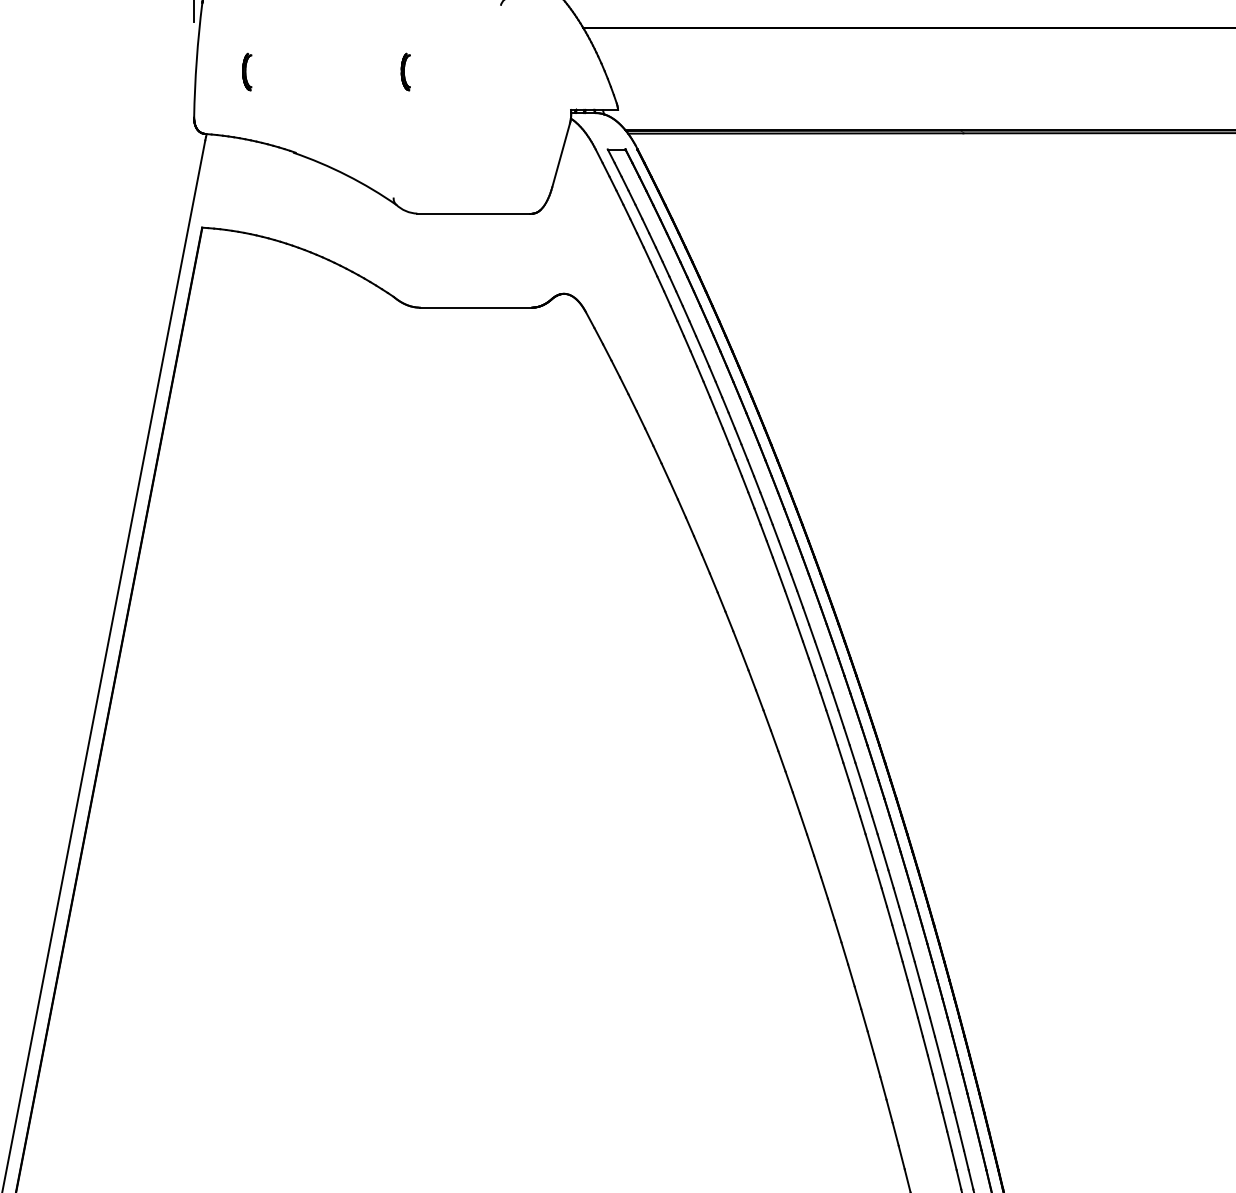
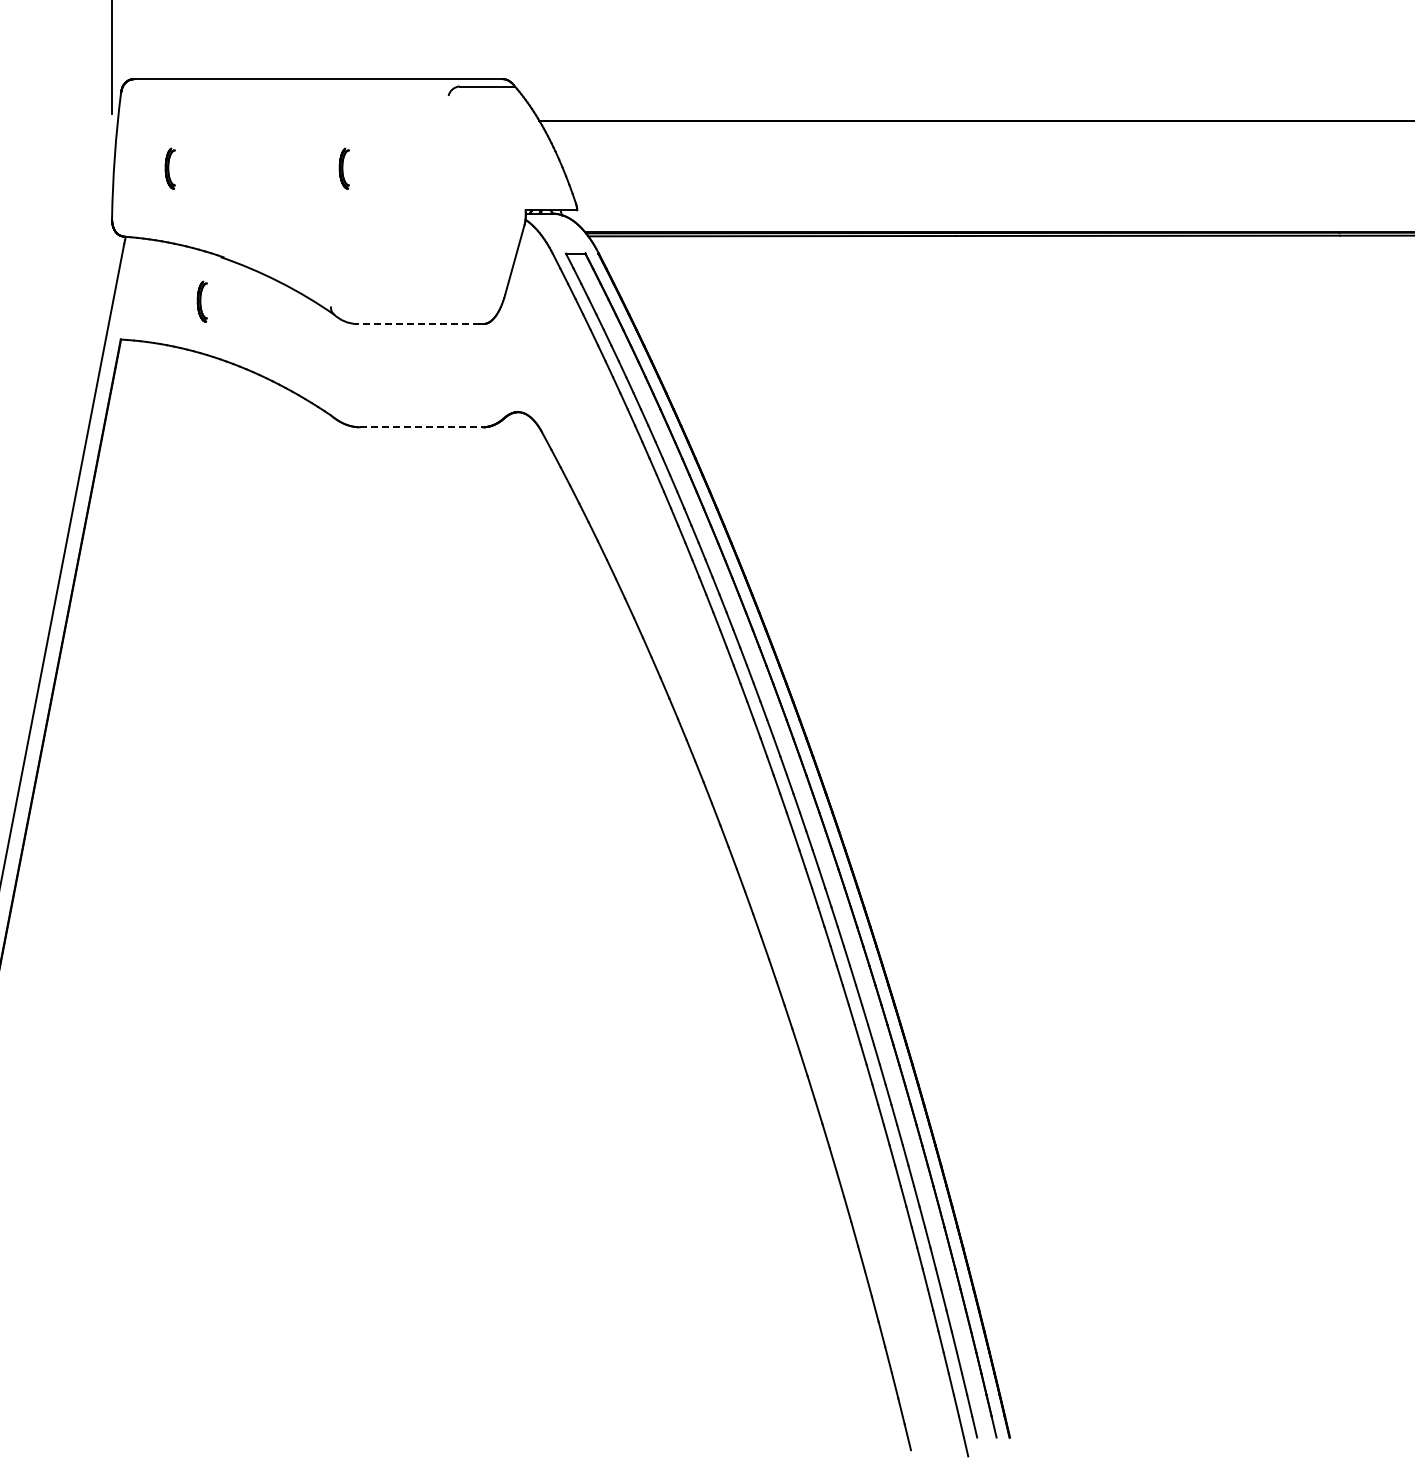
part: (275, 193) -> (201, 301), added
line: (473, 213) -> (418, 324), solid -> dashed
line: (476, 307) -> (421, 427), solid -> dashed

